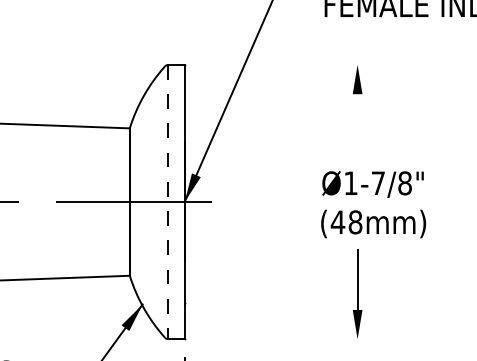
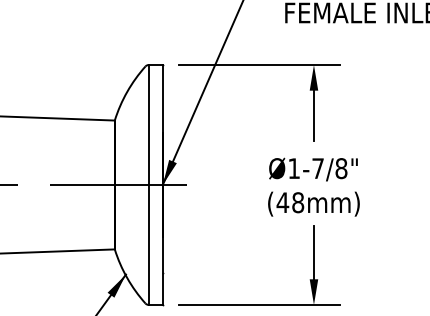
line: (294, 65) -> (258, 65), added
line: (357, 122) -> (313, 115), added
line: (168, 201) -> (148, 184), dashed -> solid
text: (373, 203) -> (313, 186), moved
line: (294, 338) -> (258, 304), added

